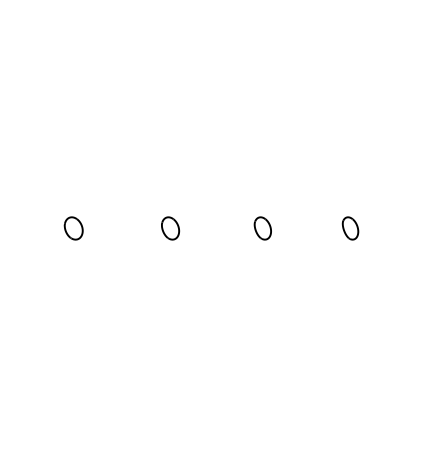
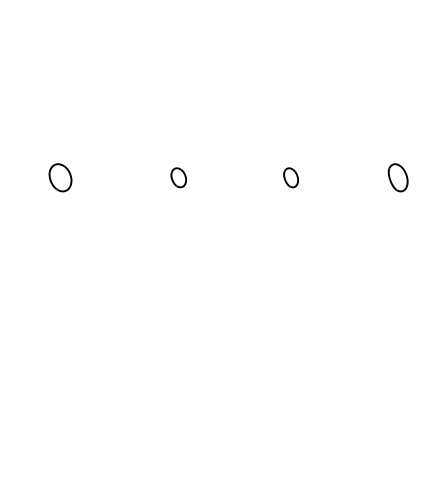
part: (170, 228) -> (178, 177), size x0.7
part: (262, 228) -> (290, 177), size x0.7

